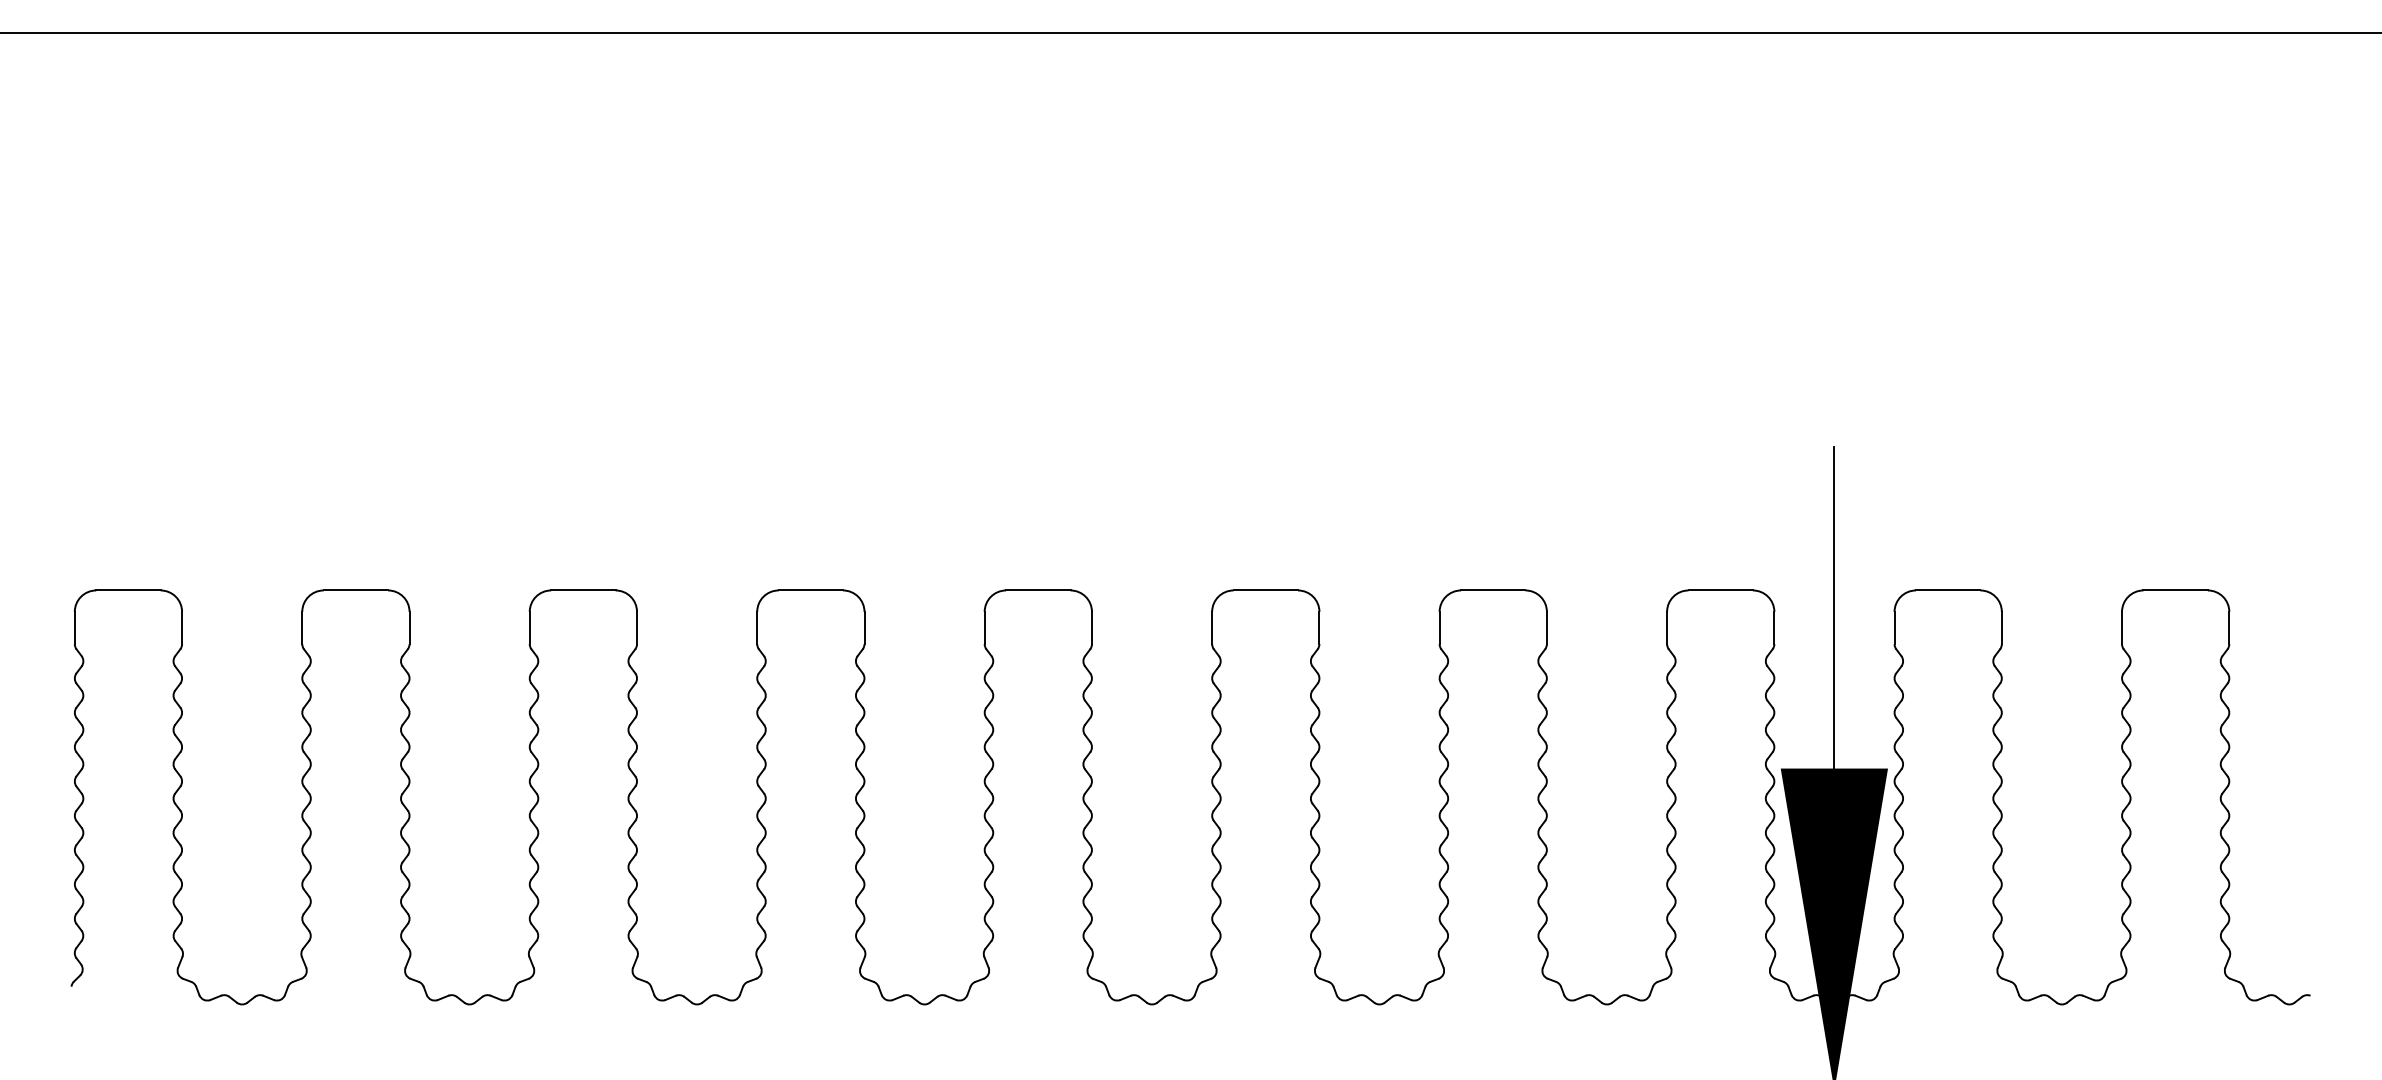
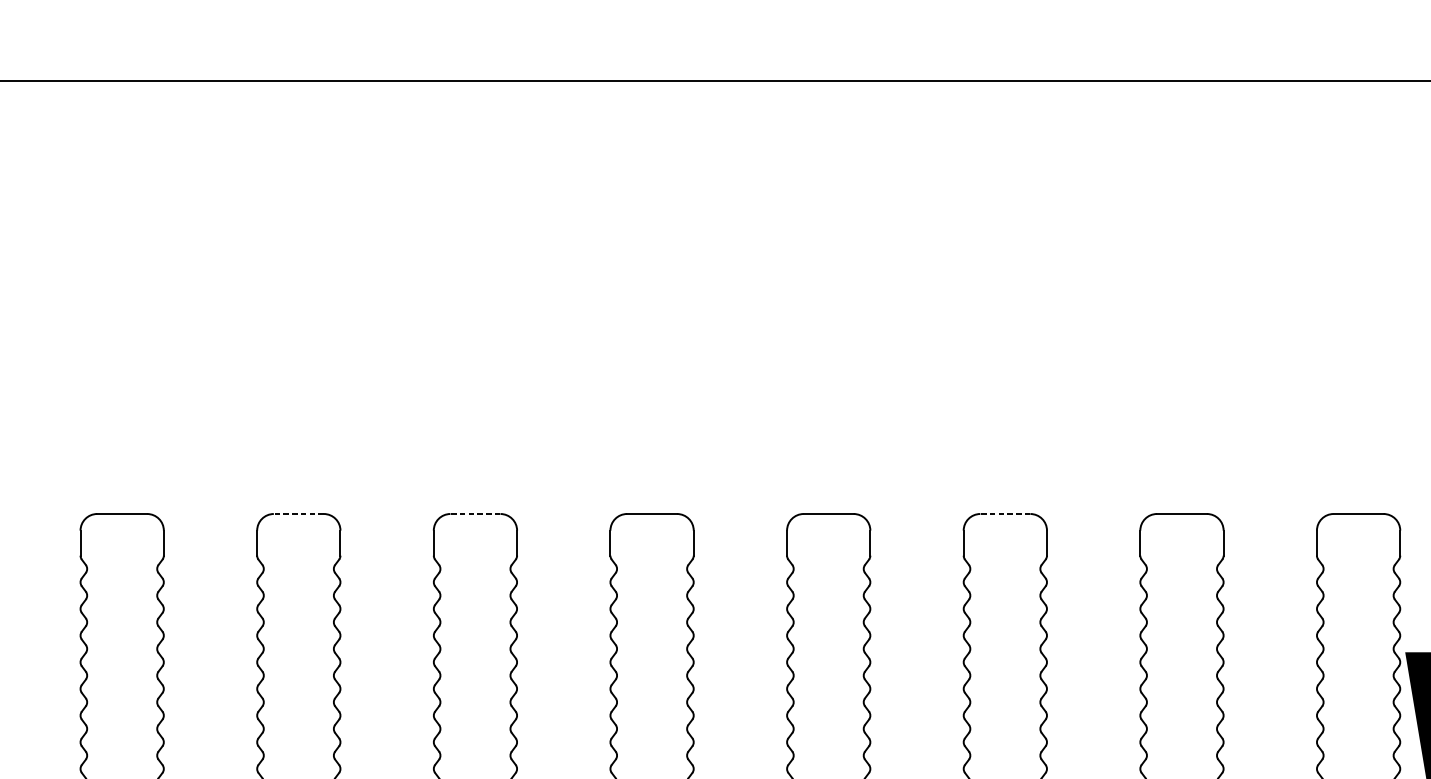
line: (355, 590) -> (298, 514), solid -> dashed
line: (582, 590) -> (474, 514), solid -> dashed
line: (1265, 590) -> (1005, 514), solid -> dashed

